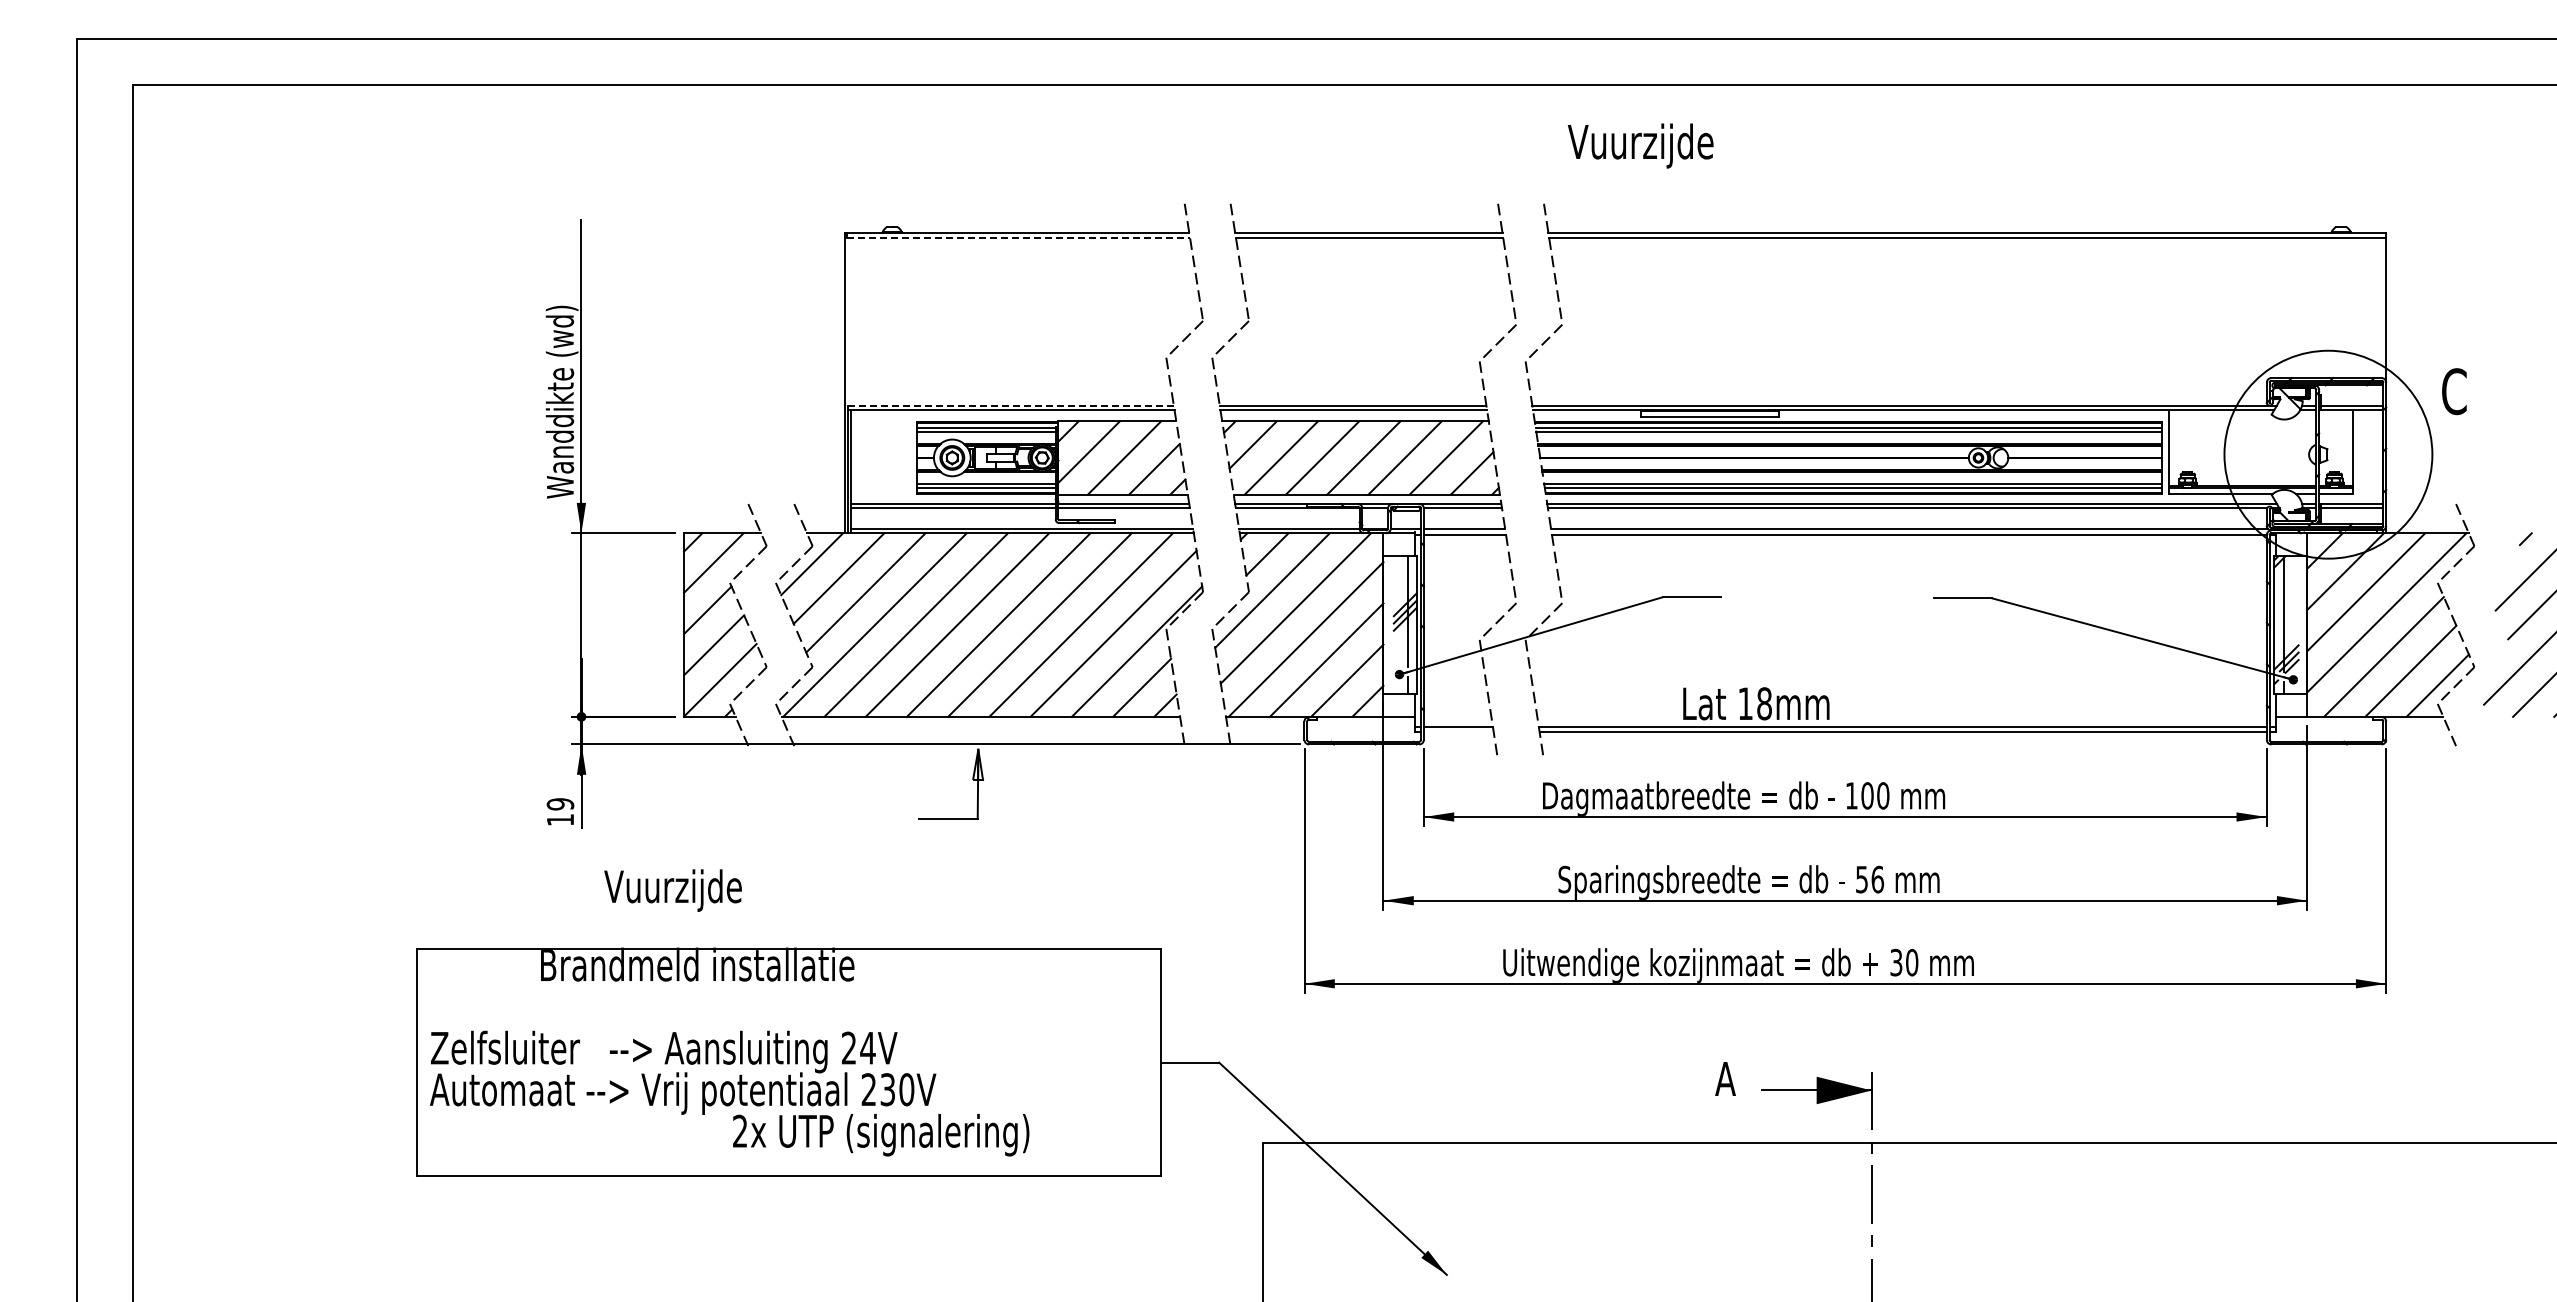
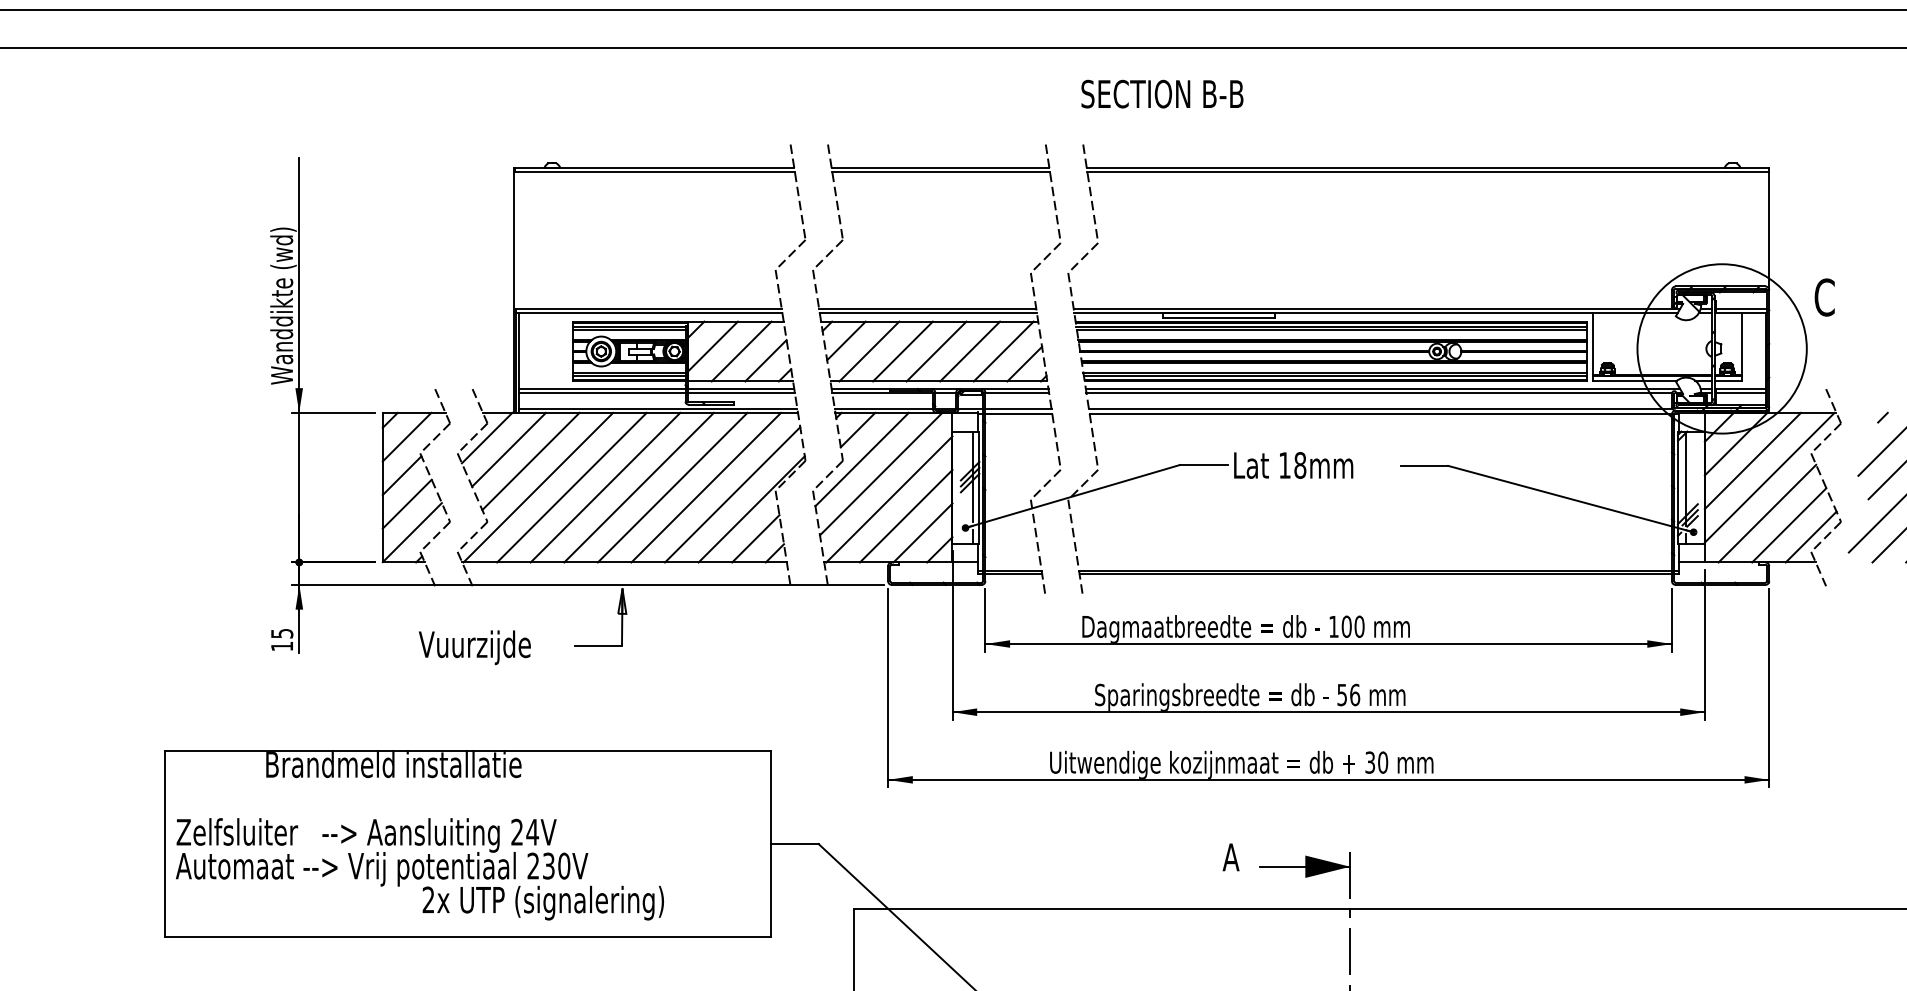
text: (1640, 145) -> (1161, 97), Vuurzijde -> SECTION B-B
line: (1018, 237) -> (655, 171), dashed -> solid
line: (1011, 405) -> (649, 308), dashed -> solid
text: (1756, 703) -> (1293, 465), moved
line: (1458, 731) -> (1013, 574), added
text: (559, 804) -> (281, 633), 19 -> 15
text: (672, 890) -> (474, 647), moved

